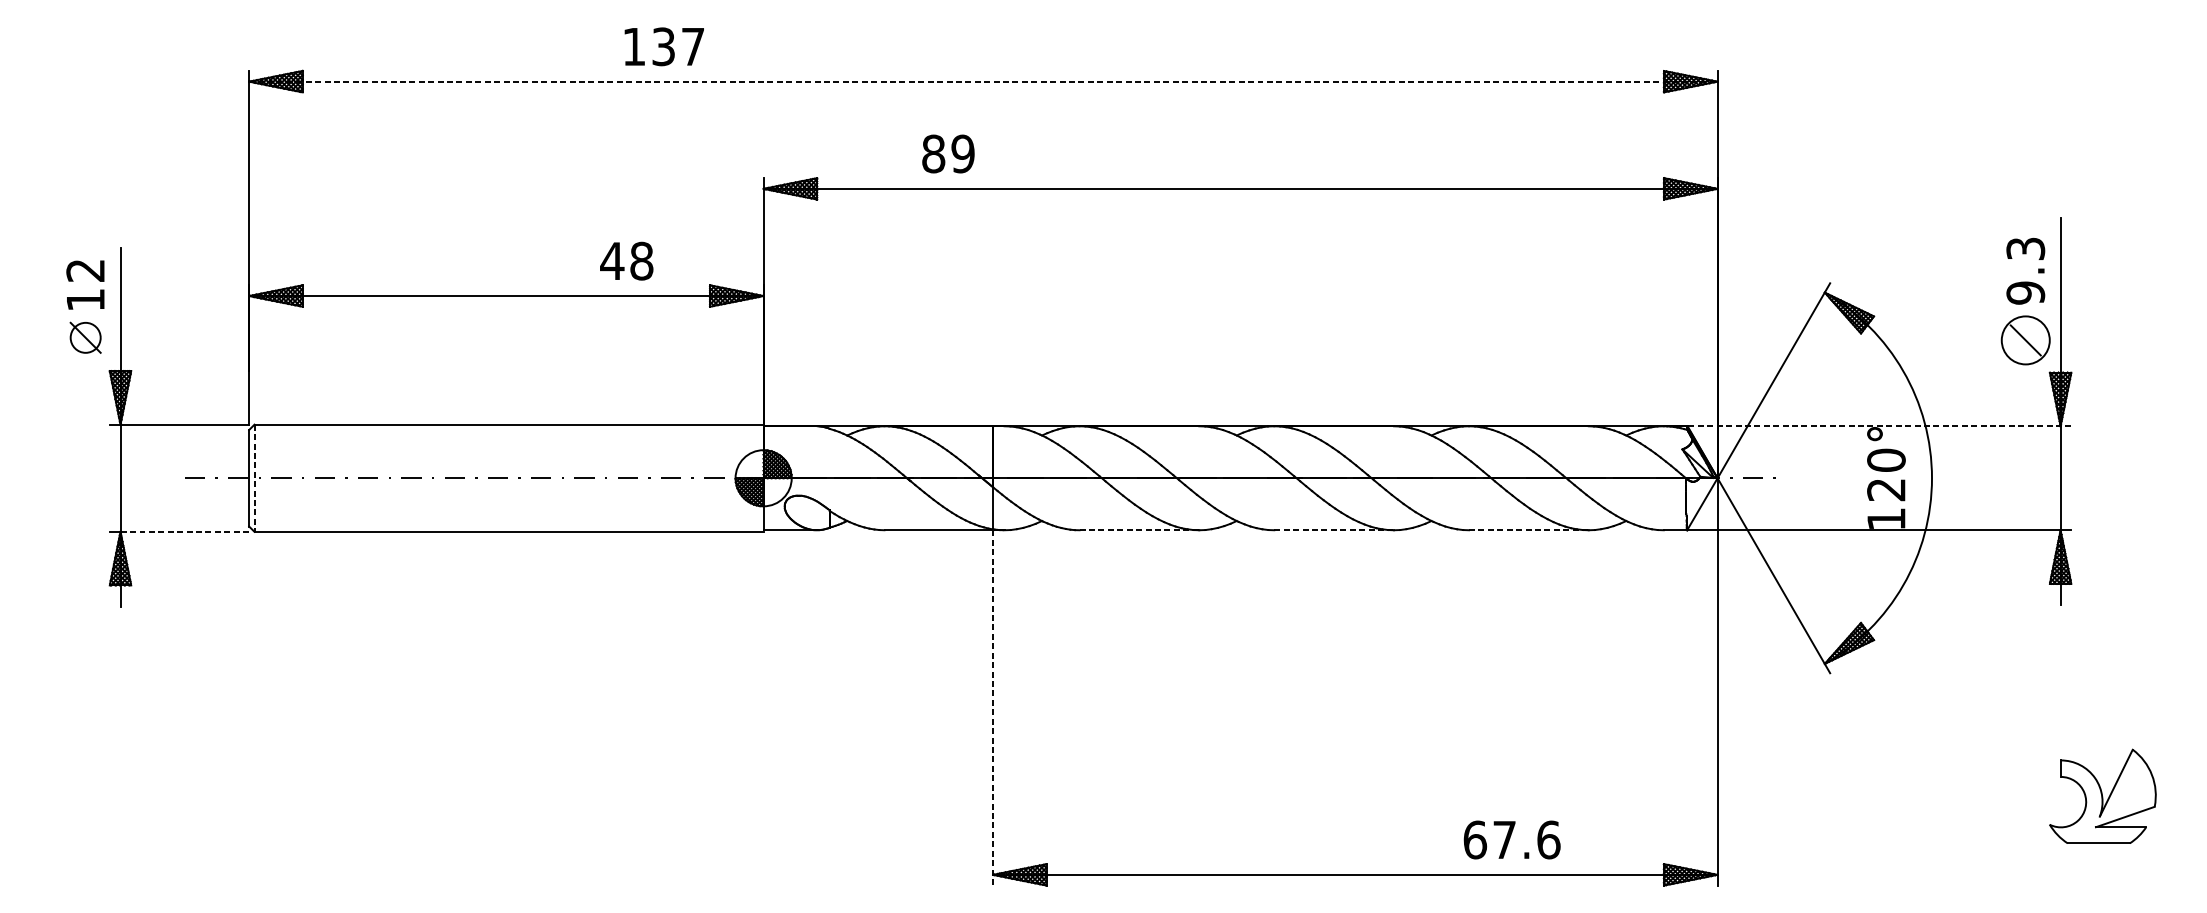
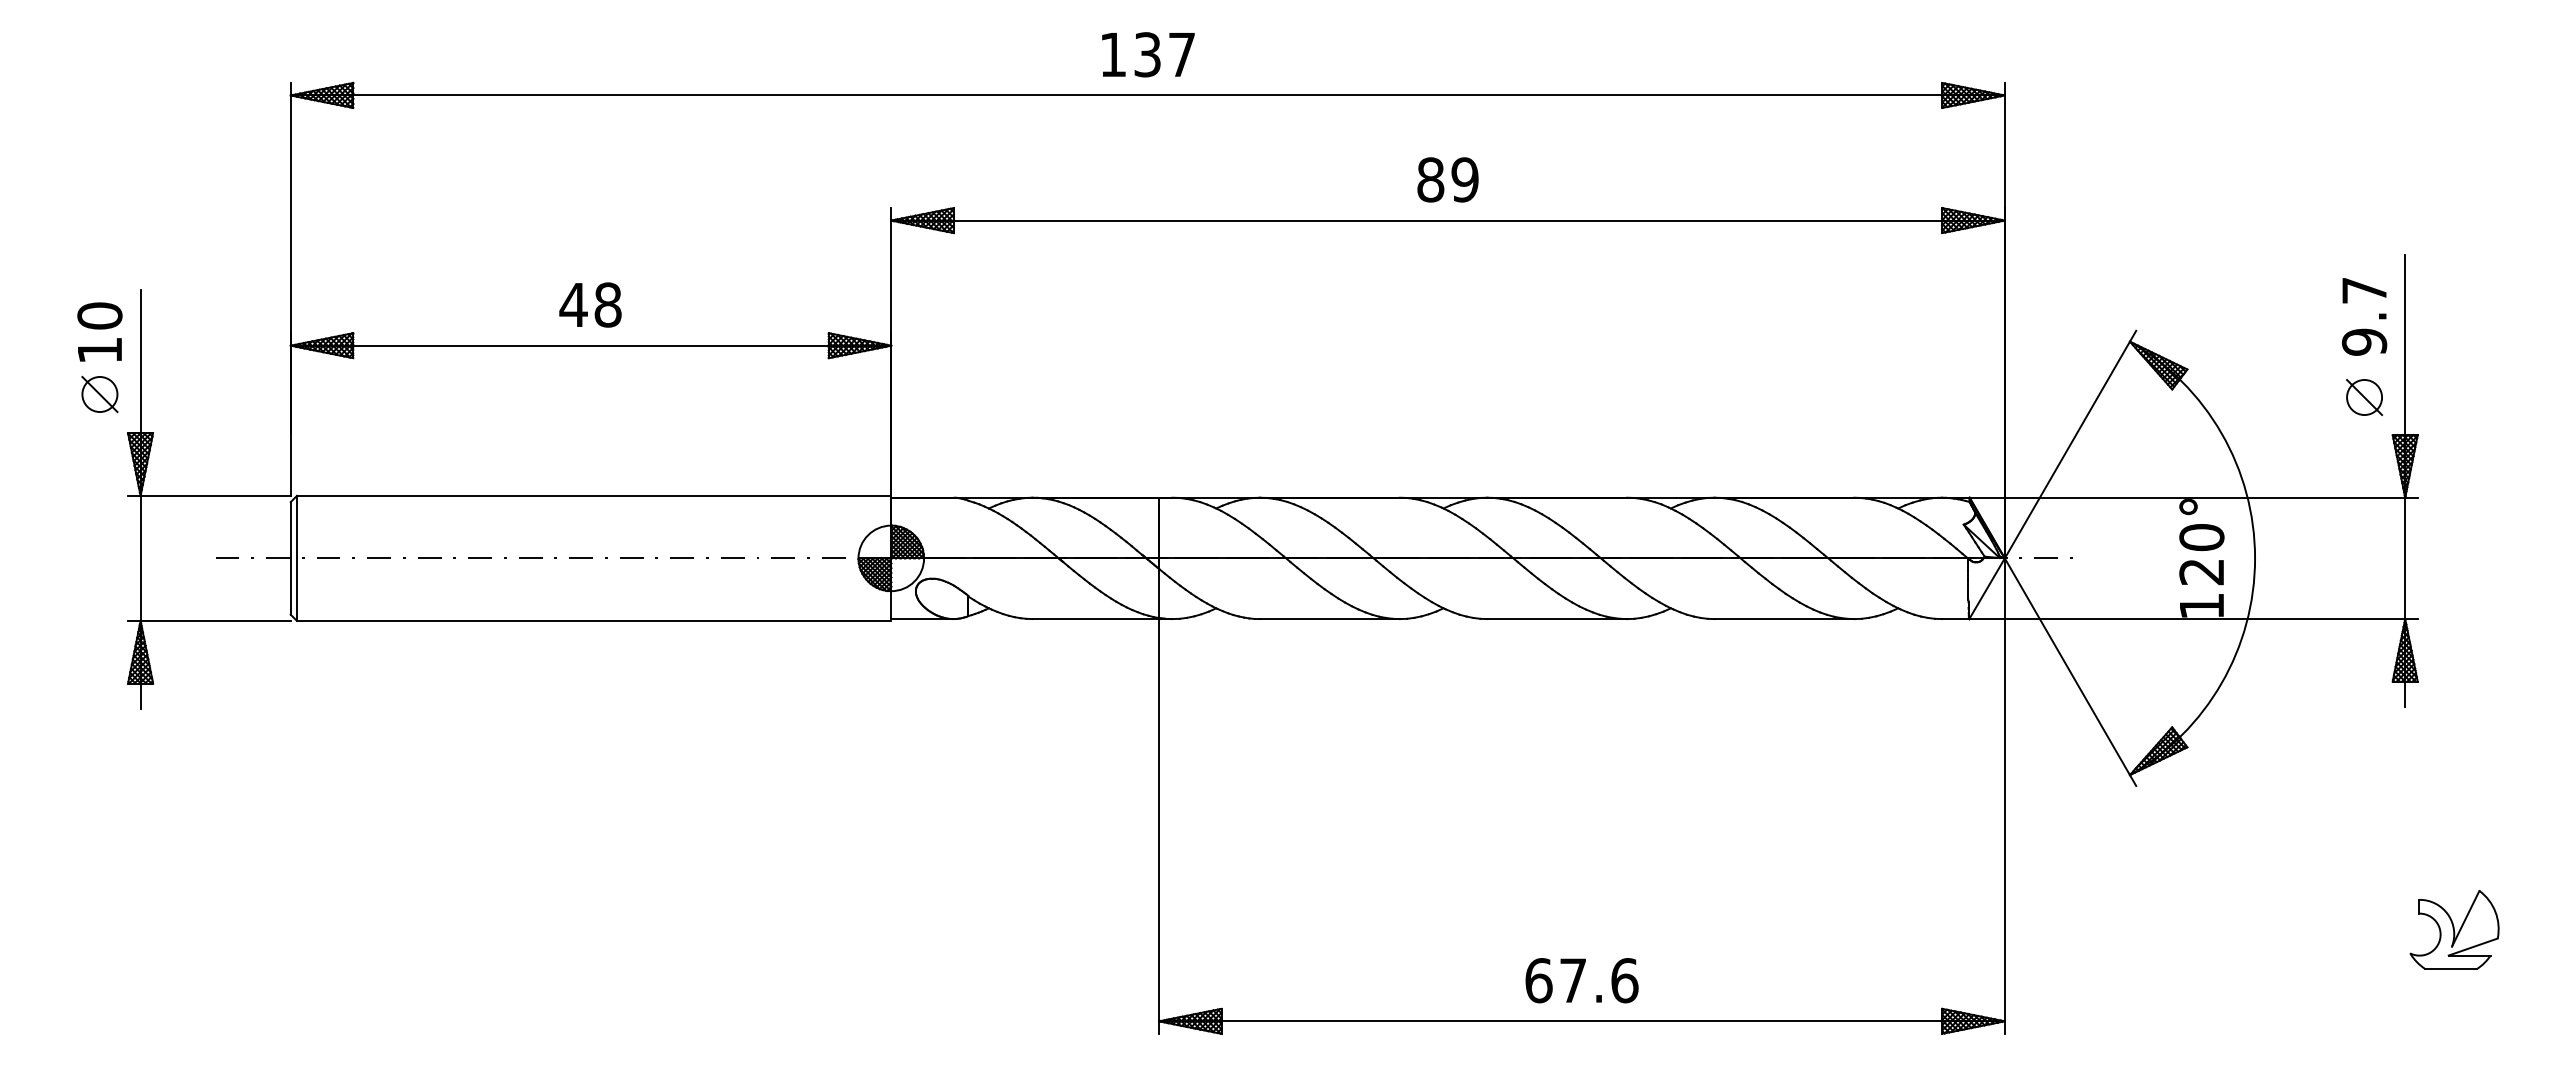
text: (664, 46) -> (1148, 54), moved
line: (983, 81) -> (1148, 95), dashed -> solid
text: (948, 153) -> (1447, 179), moved
text: (2025, 248) -> (2364, 290), 9.3 -> 9.7
text: (626, 260) -> (590, 304), moved
text: (85, 270) -> (99, 315), 12 -> 10
circle: (2025, 340) -> (2364, 397), size x0.62
line: (1879, 426) -> (2193, 497), dashed -> solid
line: (254, 478) -> (297, 558), dashed -> solid
line: (1139, 530) -> (1329, 619), dashed -> solid
line: (1334, 530) -> (1557, 619), dashed -> solid
line: (1528, 530) -> (1784, 619), dashed -> solid
line: (184, 531) -> (215, 620), dashed -> solid
line: (993, 707) -> (1159, 826), dashed -> solid
part: (2102, 796) -> (2454, 929), size x0.71
text: (1511, 839) -> (1581, 980), moved

